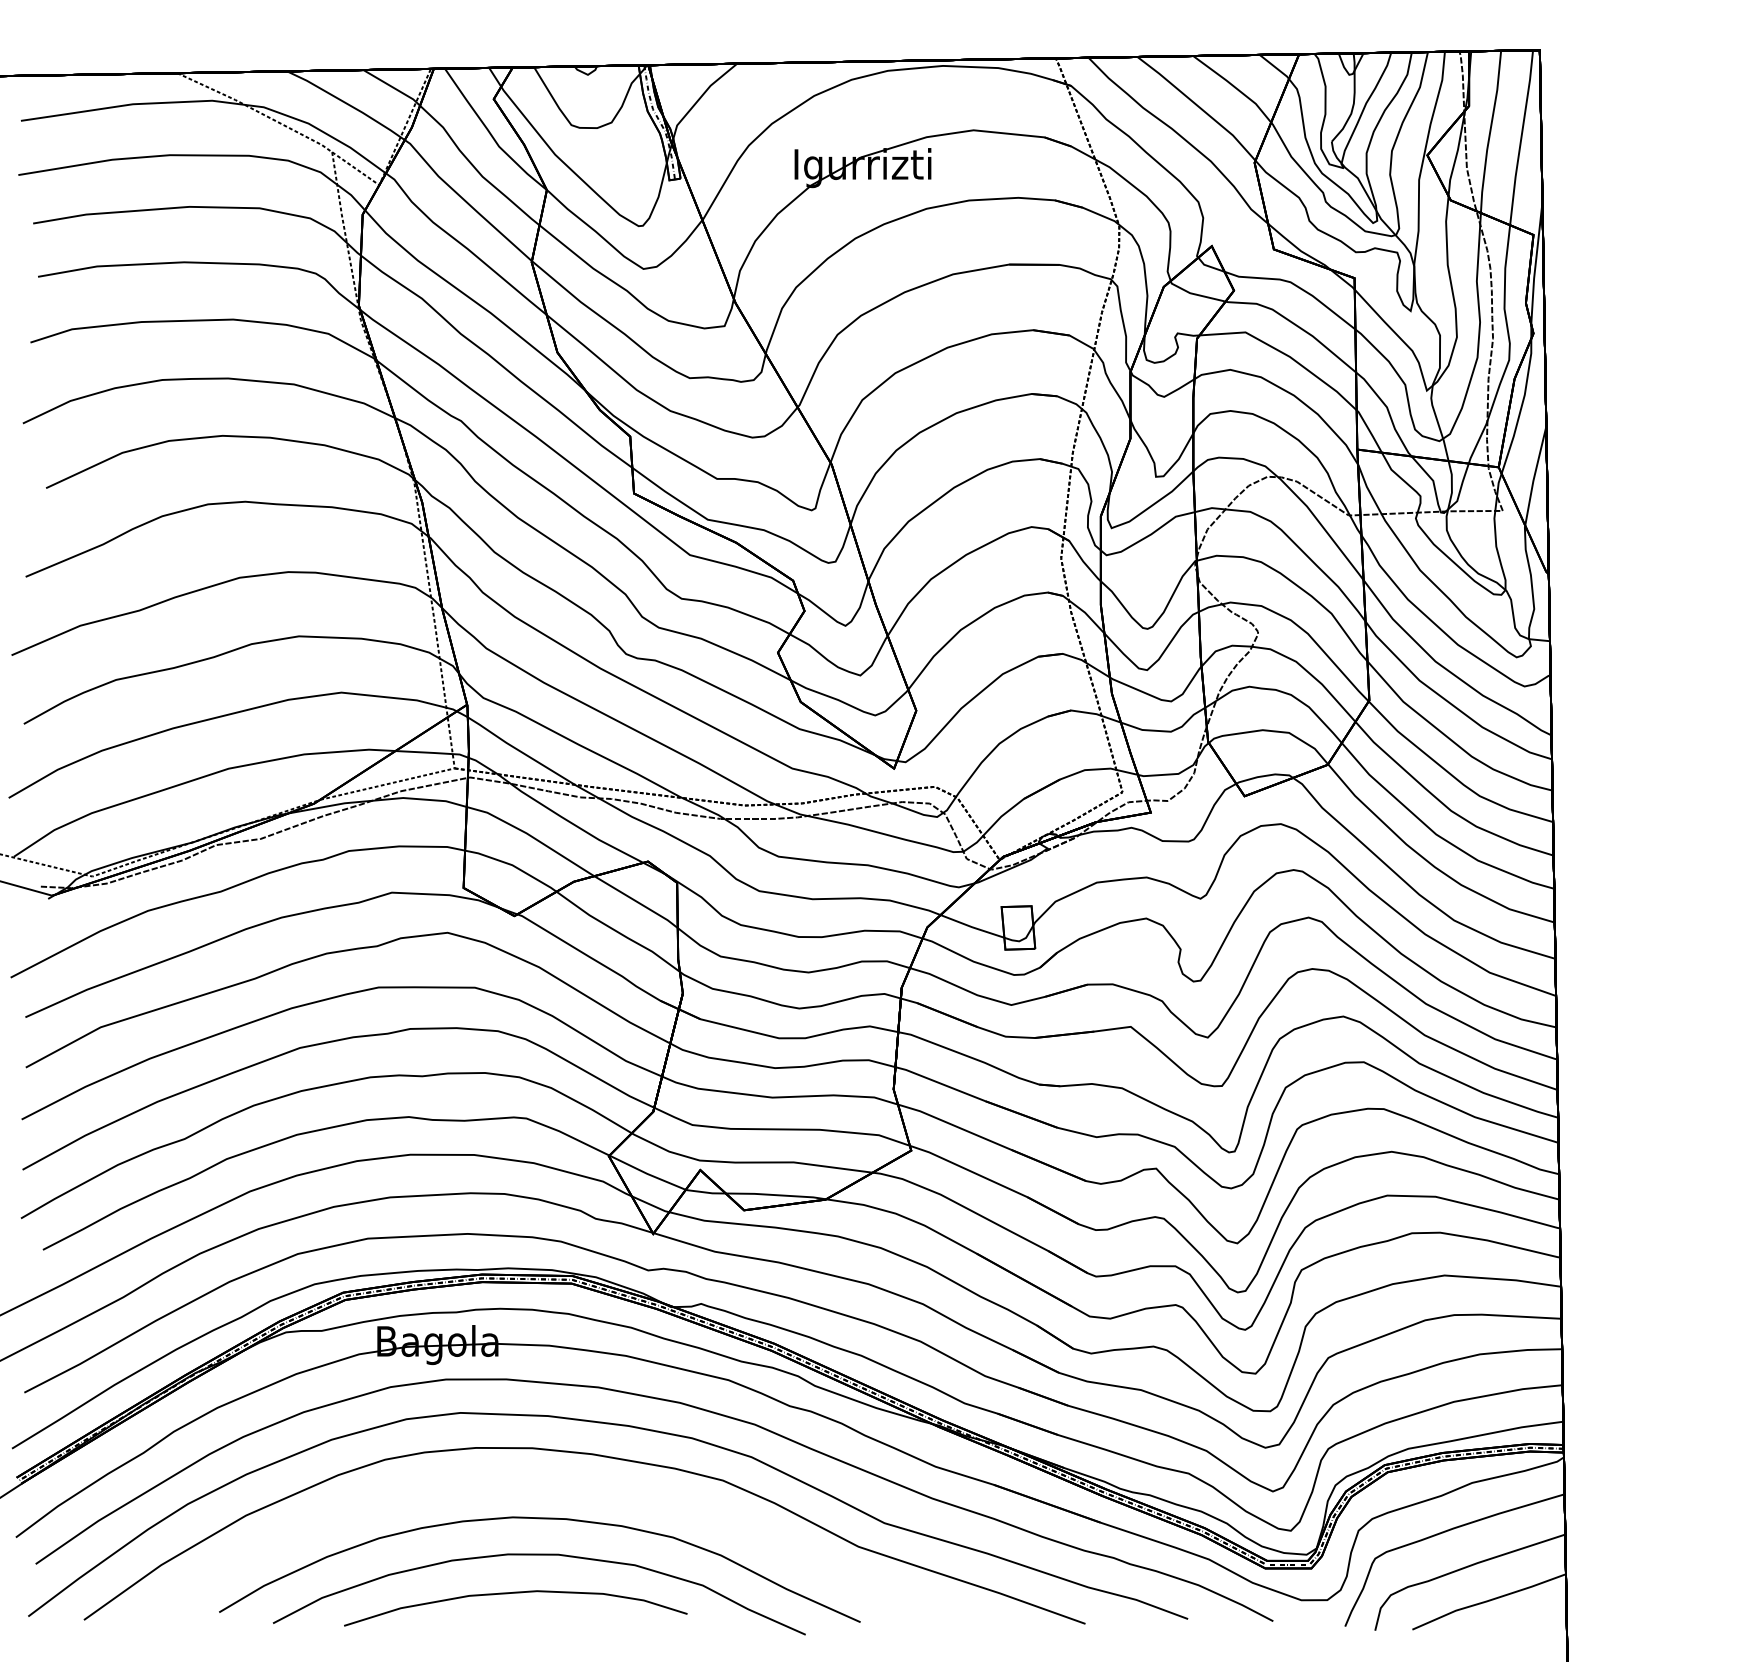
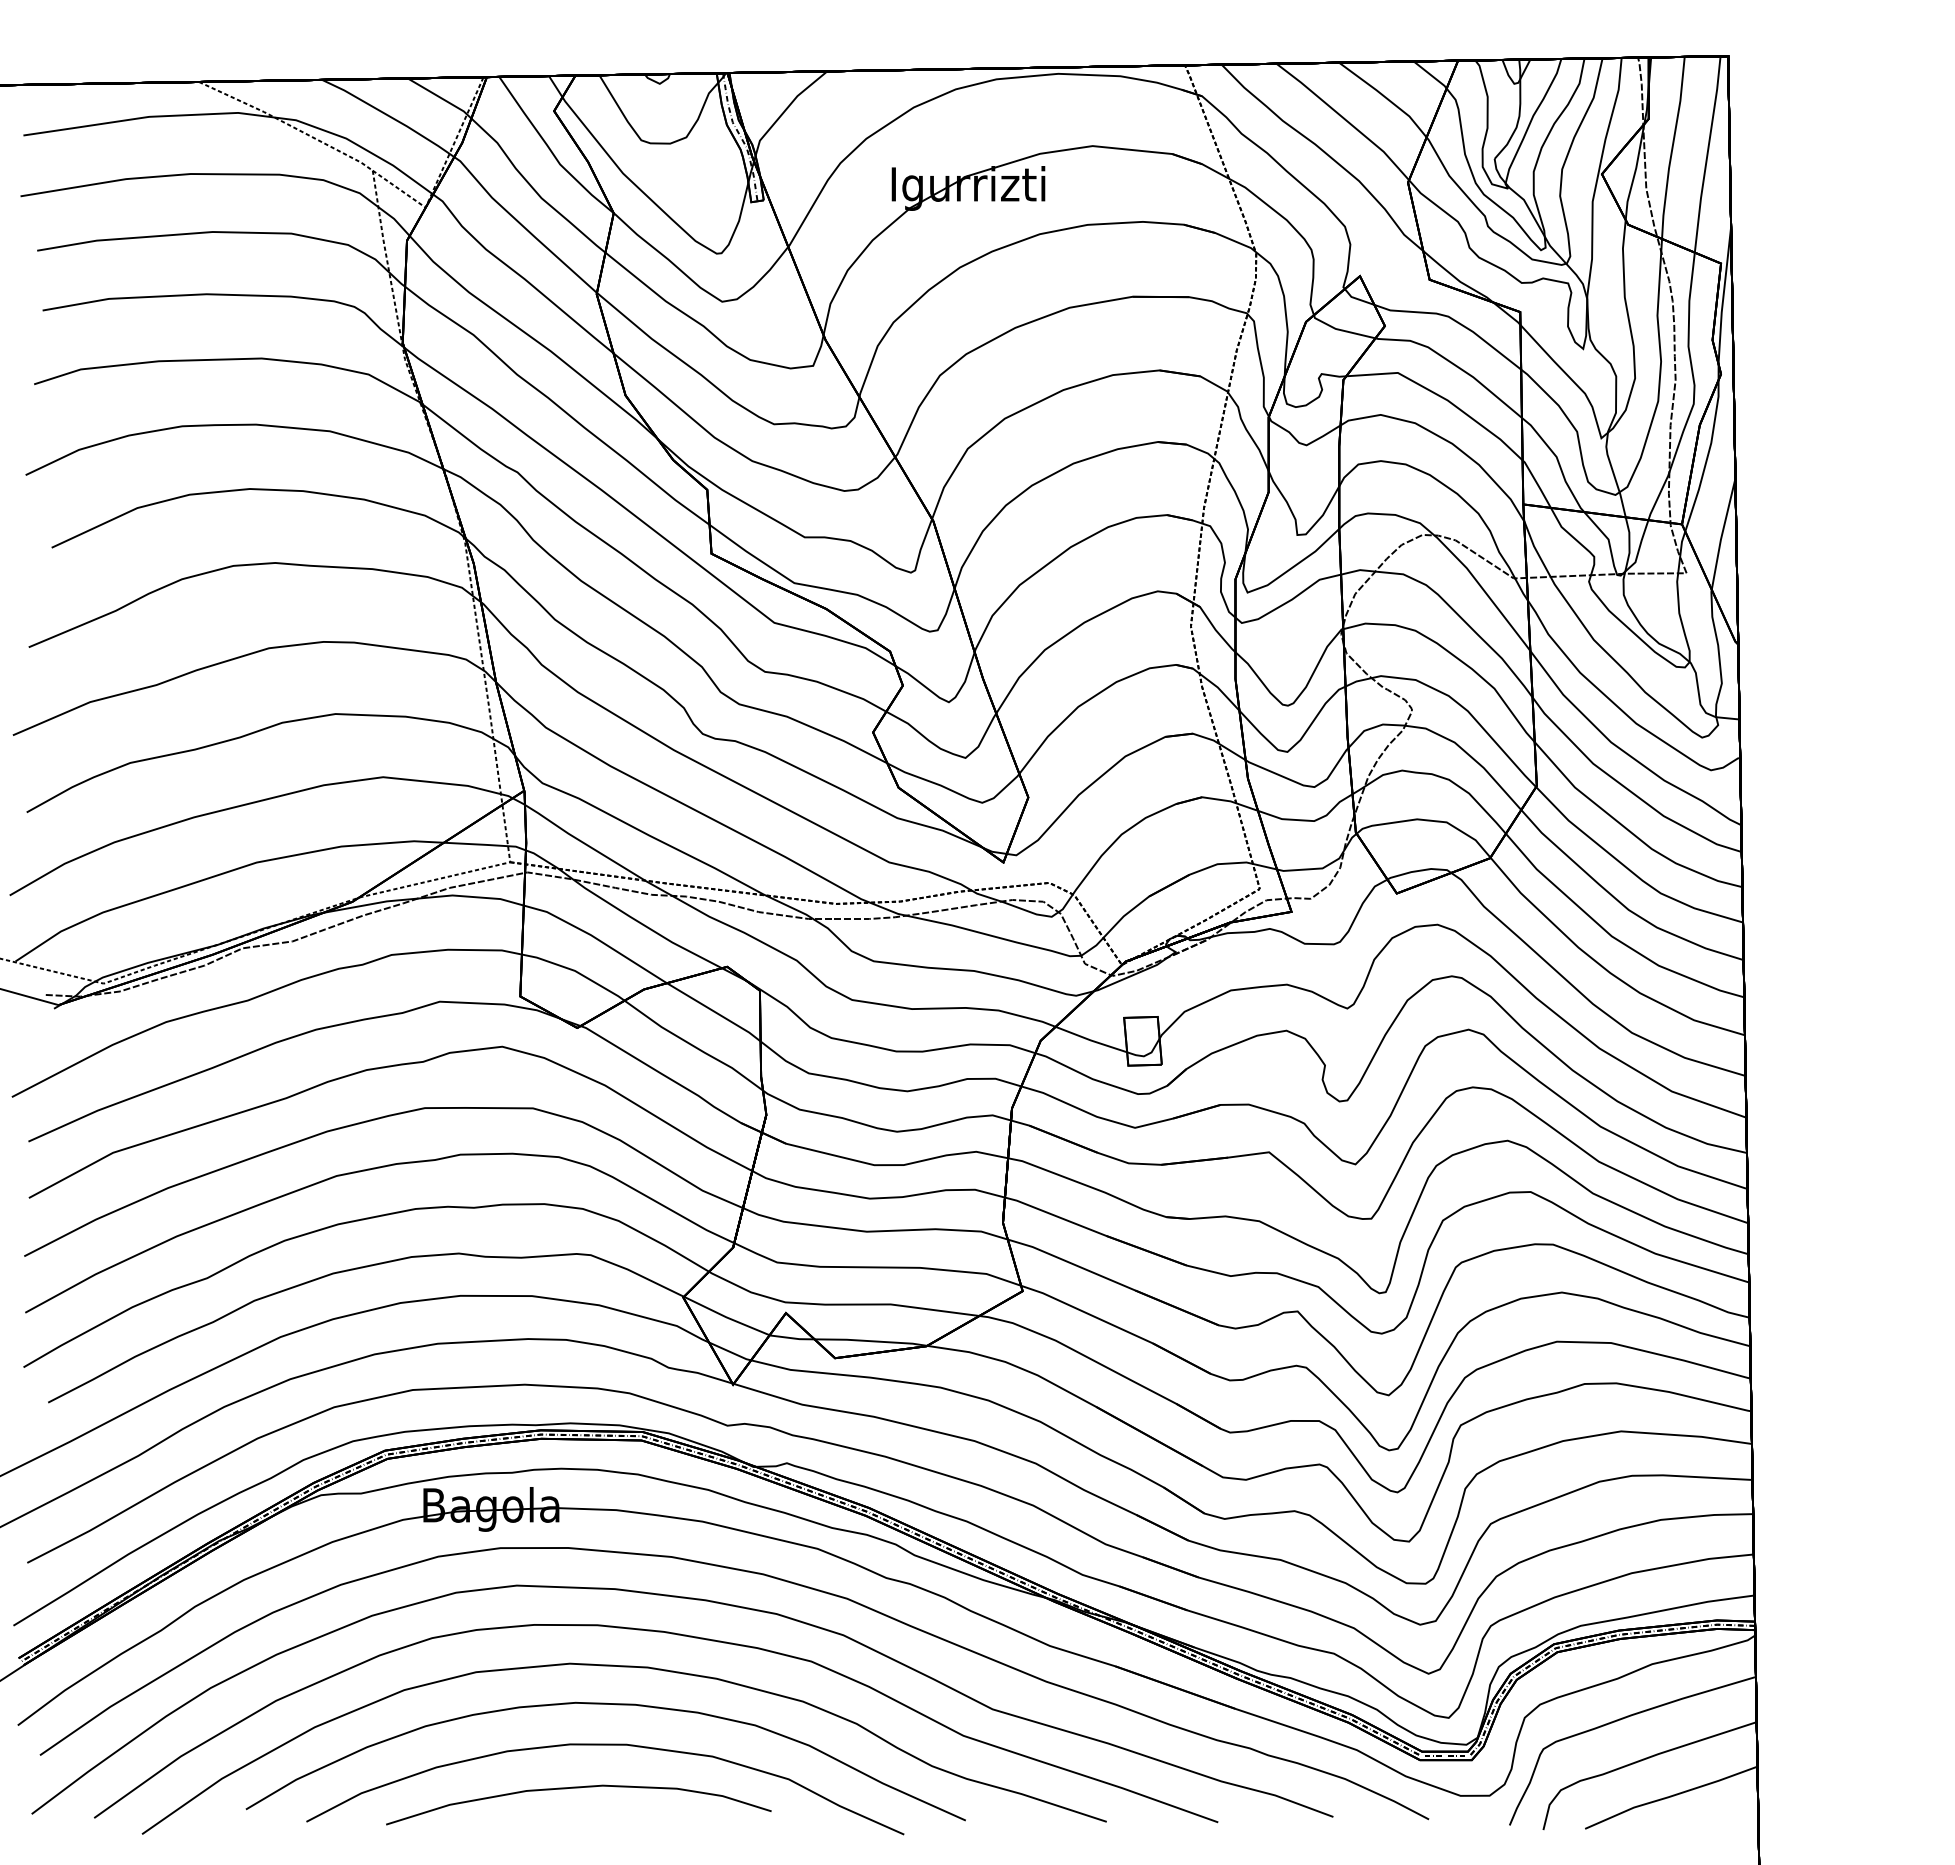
curve: (555, 1485) -> (623, 1667), added

